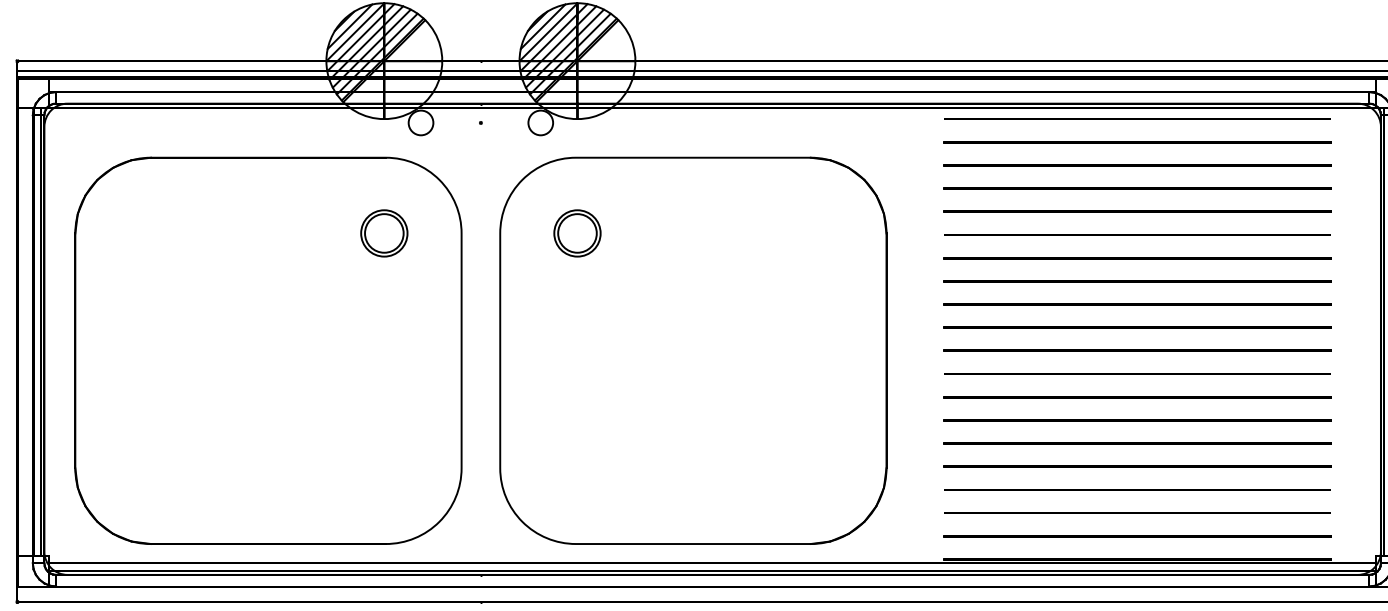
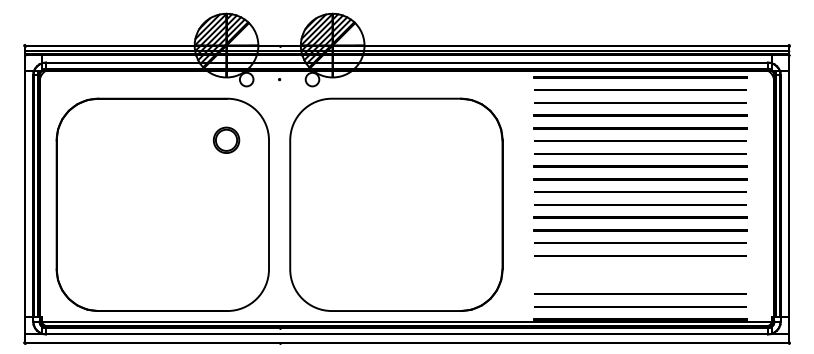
part: (577, 231) -> (332, 139), removed
line: (1137, 466) -> (640, 268), removed
line: (1137, 490) -> (640, 281), removed

